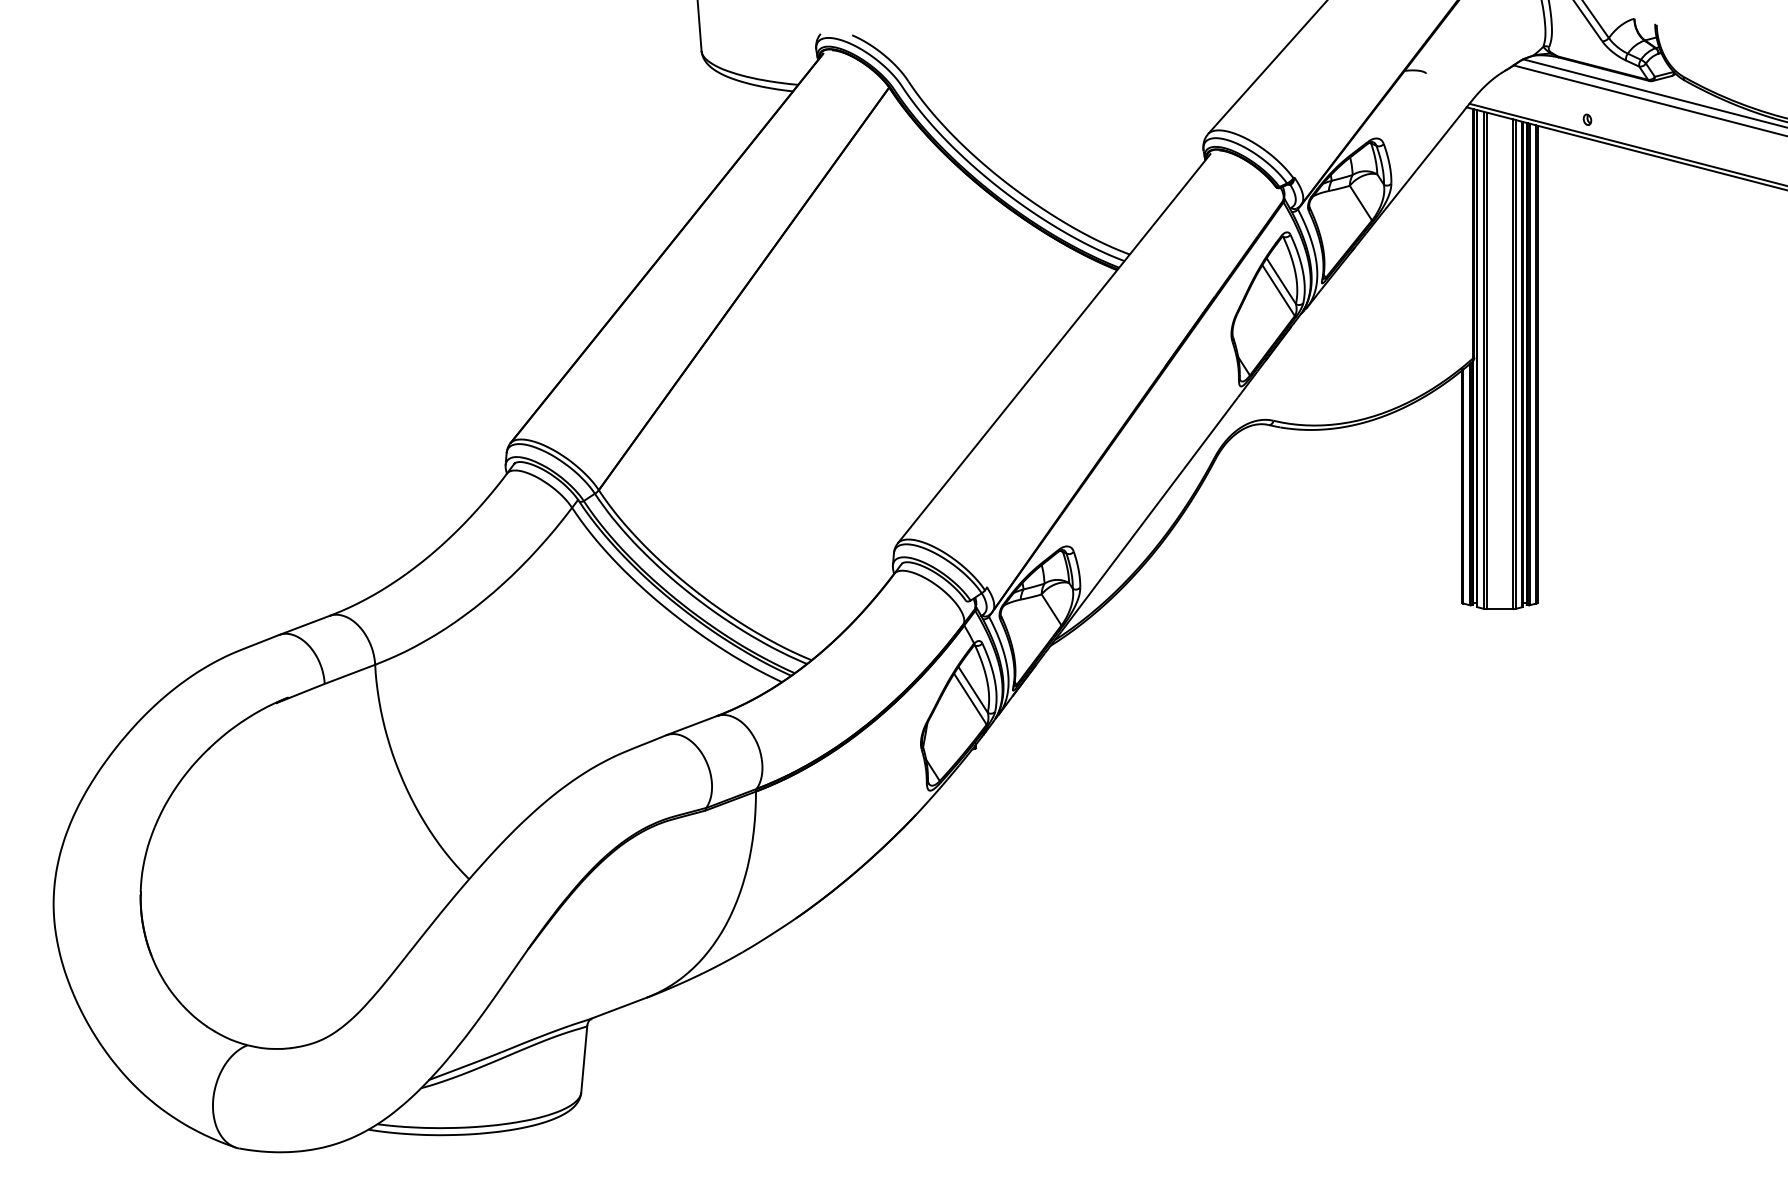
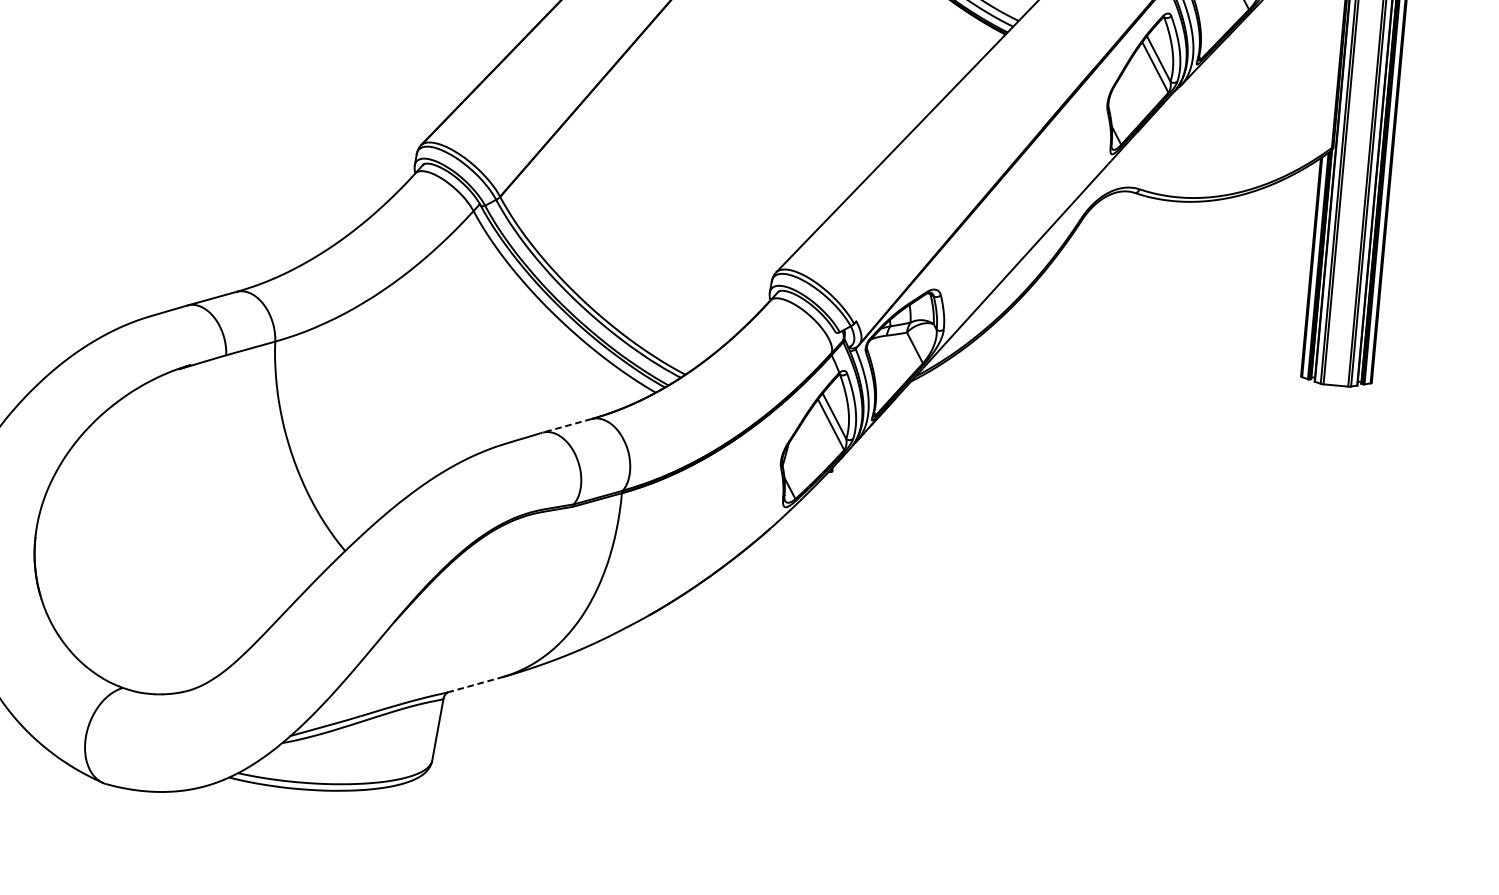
line: (691, 725) -> (567, 425), solid -> dashed
line: (619, 1008) -> (475, 685), solid -> dashed

